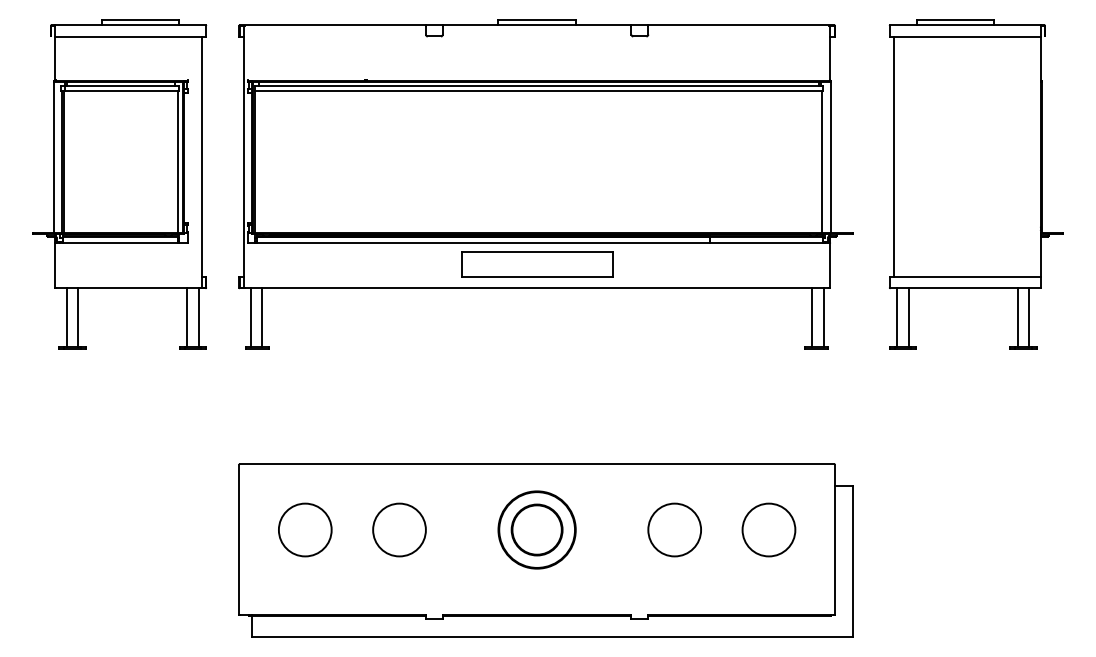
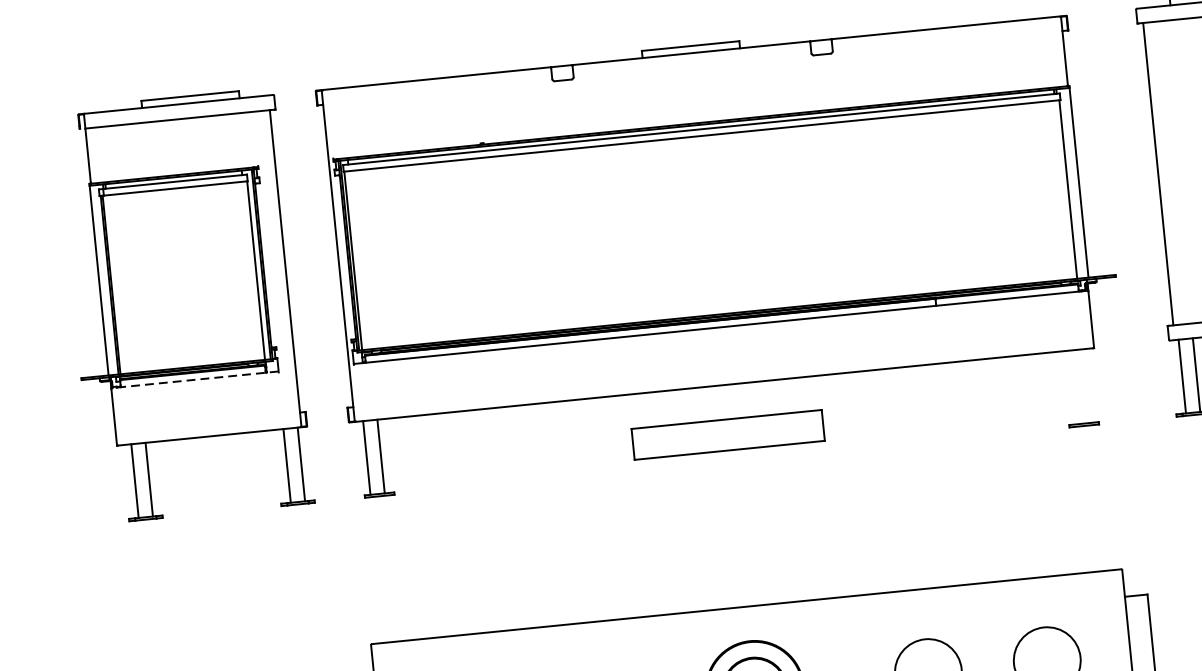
line: (122, 242) -> (195, 379), solid -> dashed
part: (537, 264) -> (728, 434), moved
line: (812, 317) -> (1075, 387), removed
line: (823, 317) -> (1089, 385), removed

